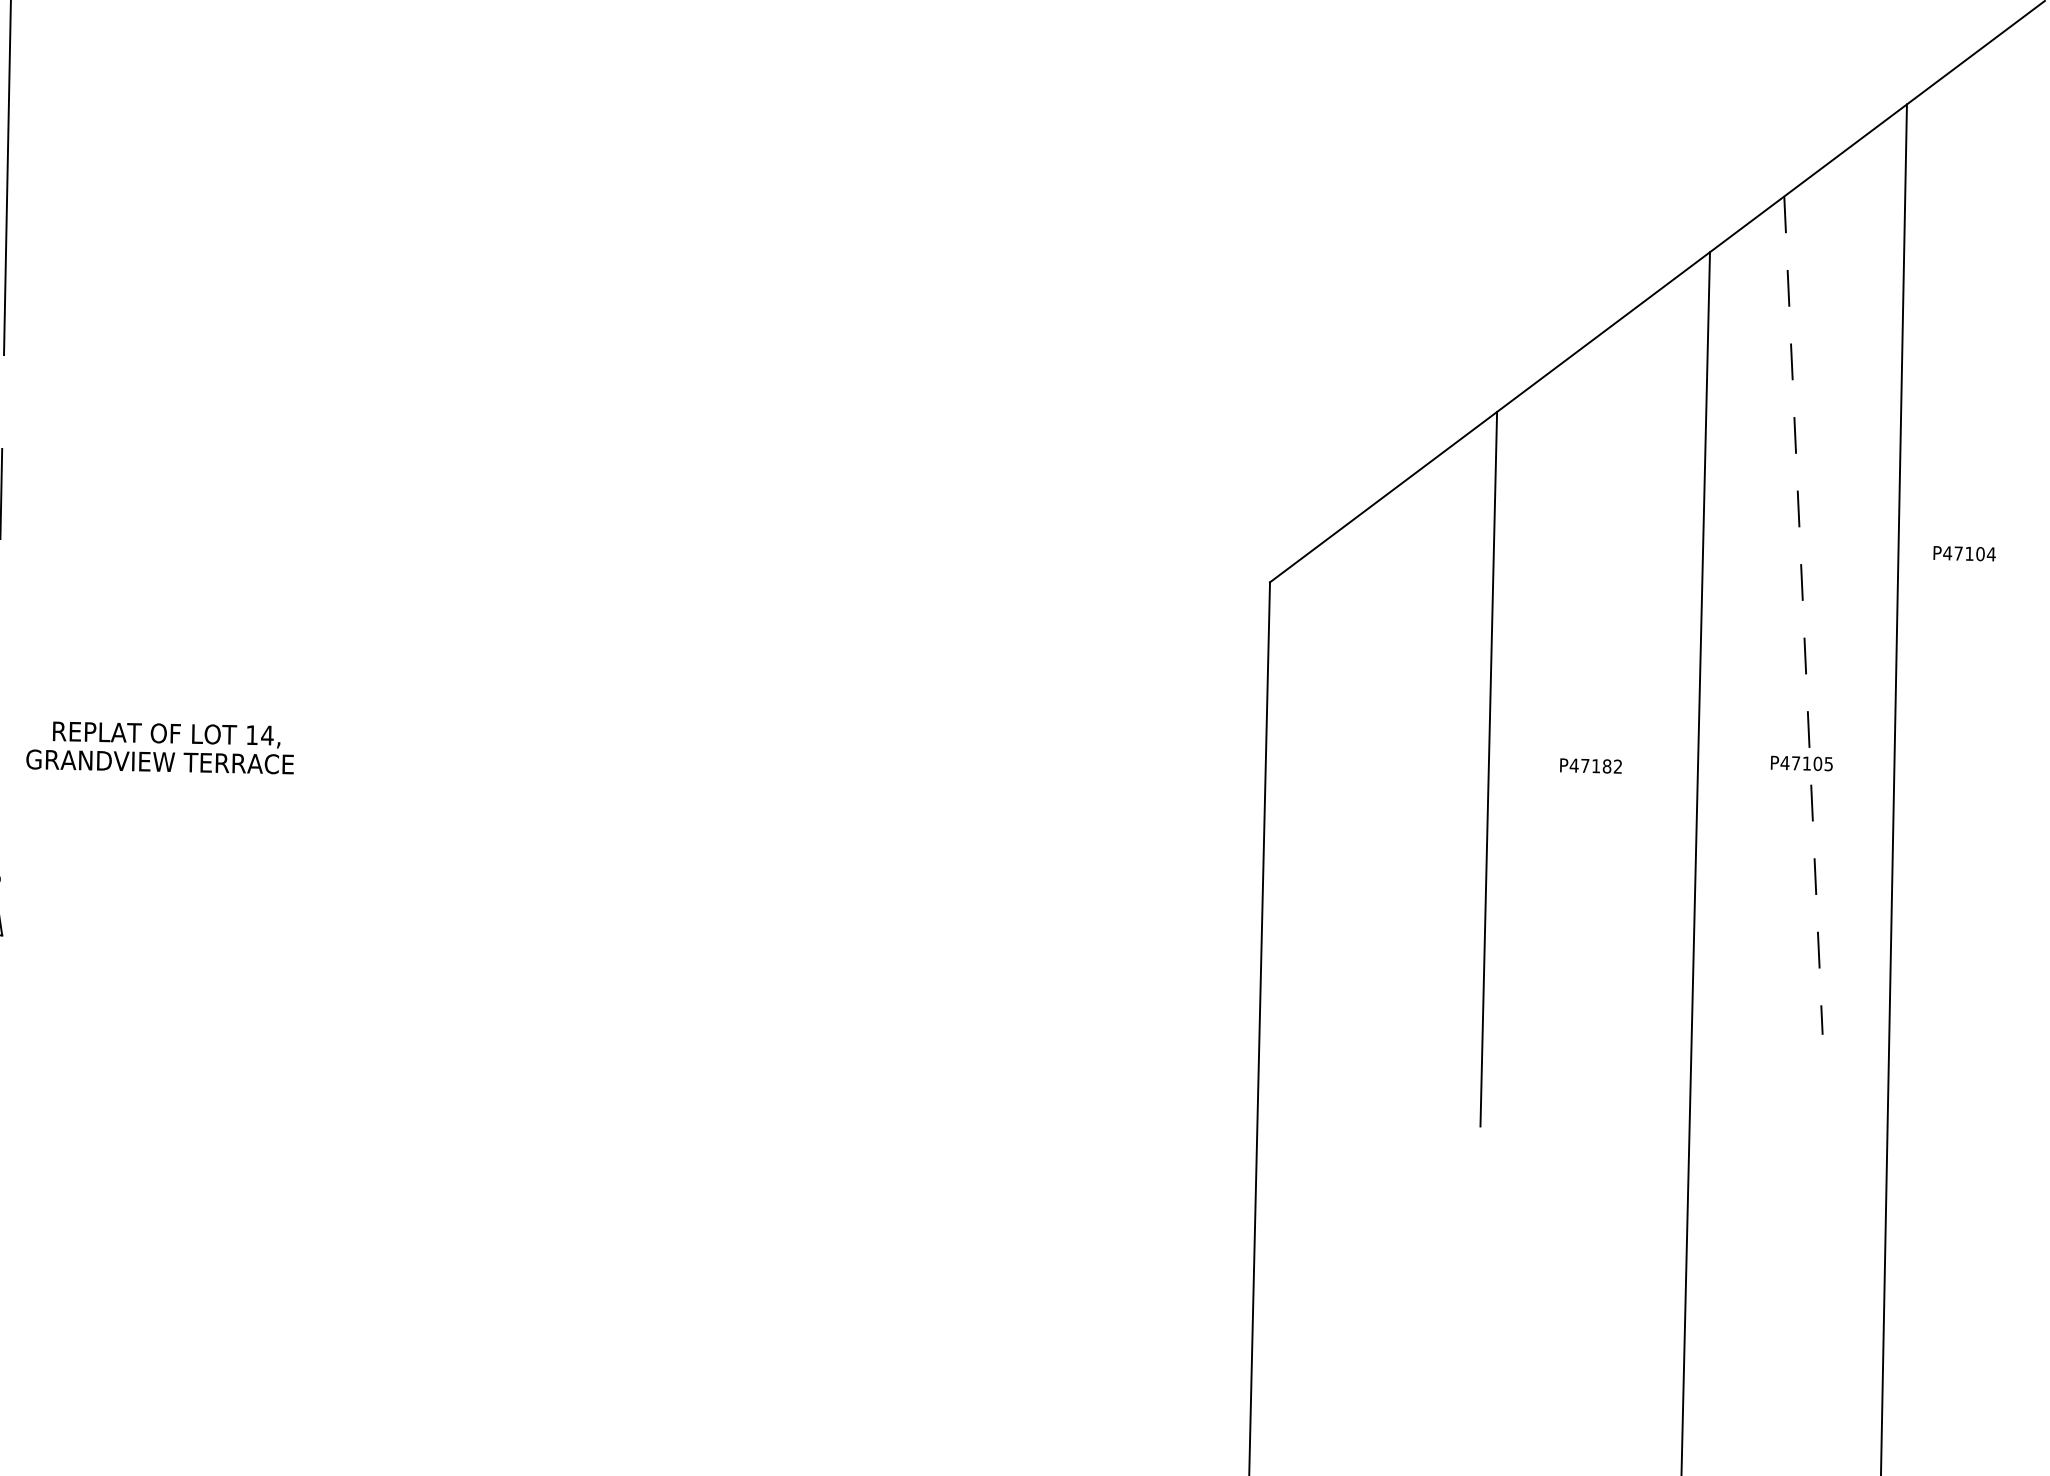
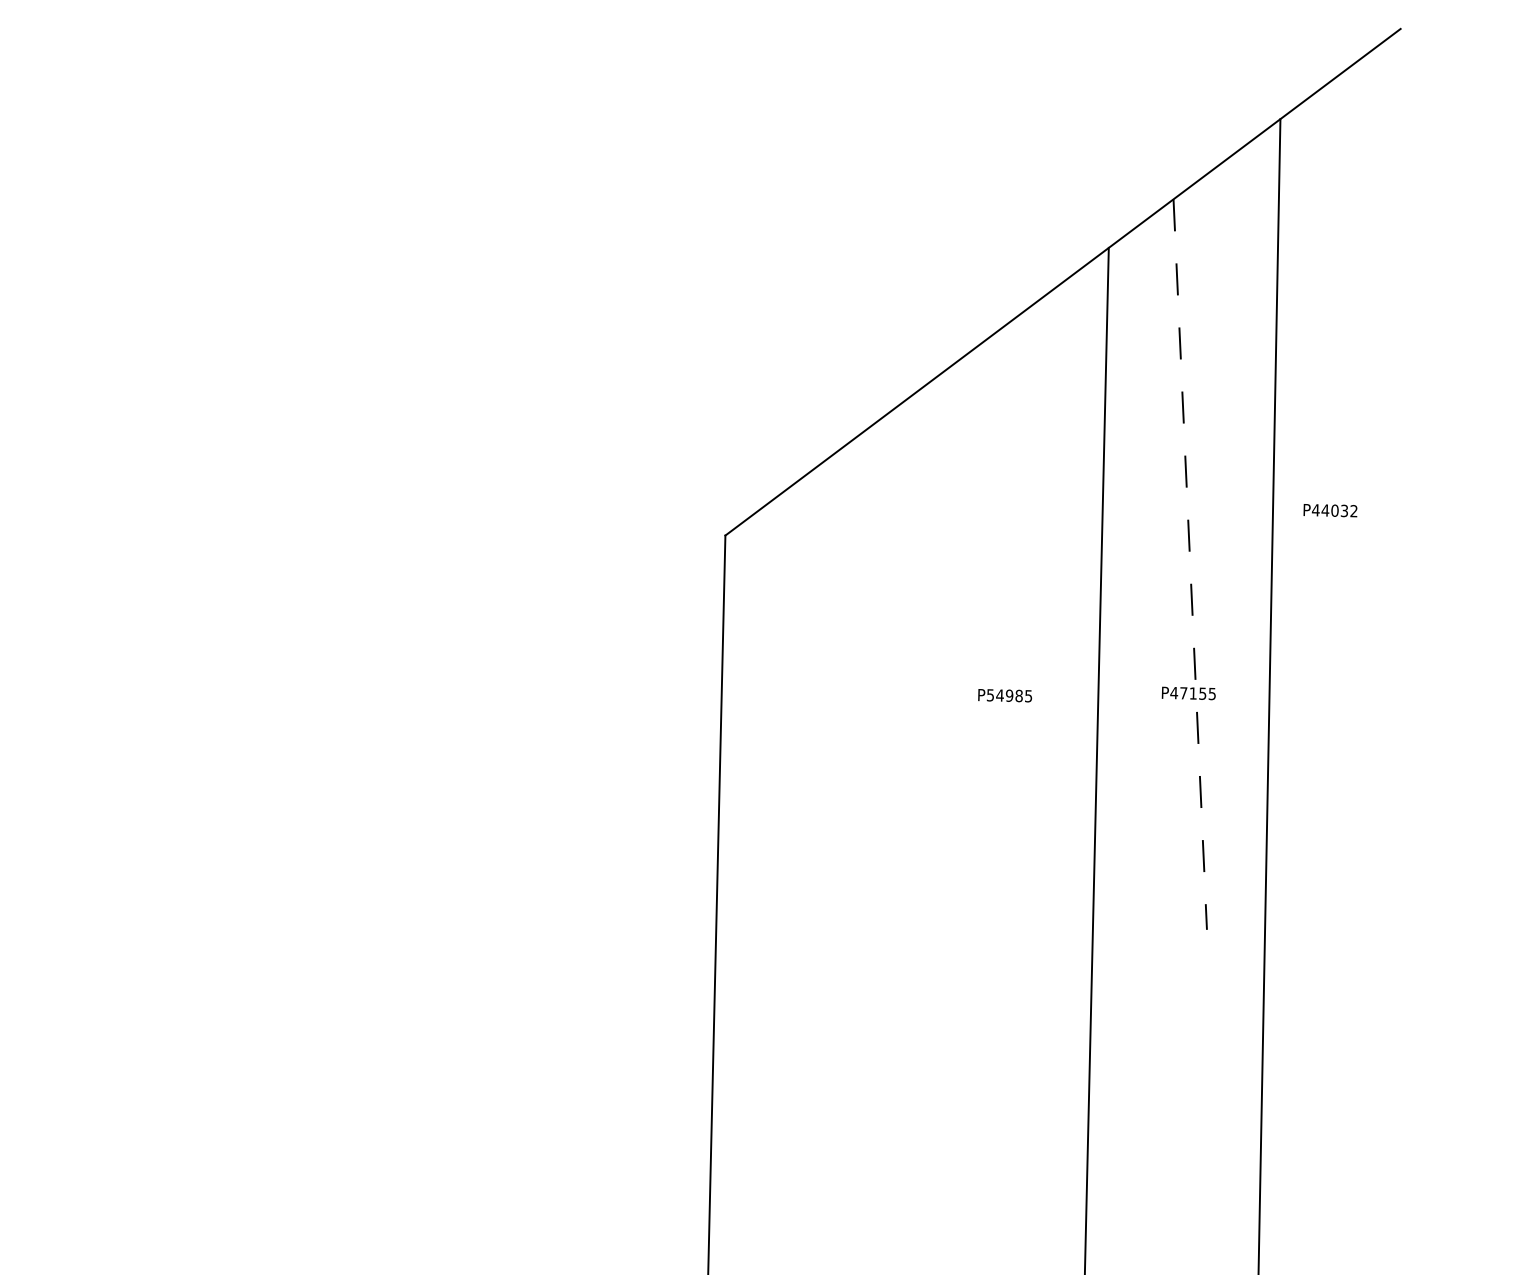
text: (1974, 553) -> (1339, 510), P47104 -> P44032
text: (1817, 763) -> (1202, 693), P47105 -> P47155
text: (1595, 765) -> (1009, 695), P47182 -> P54985
line: (1488, 768) -> (915, 697), removed

